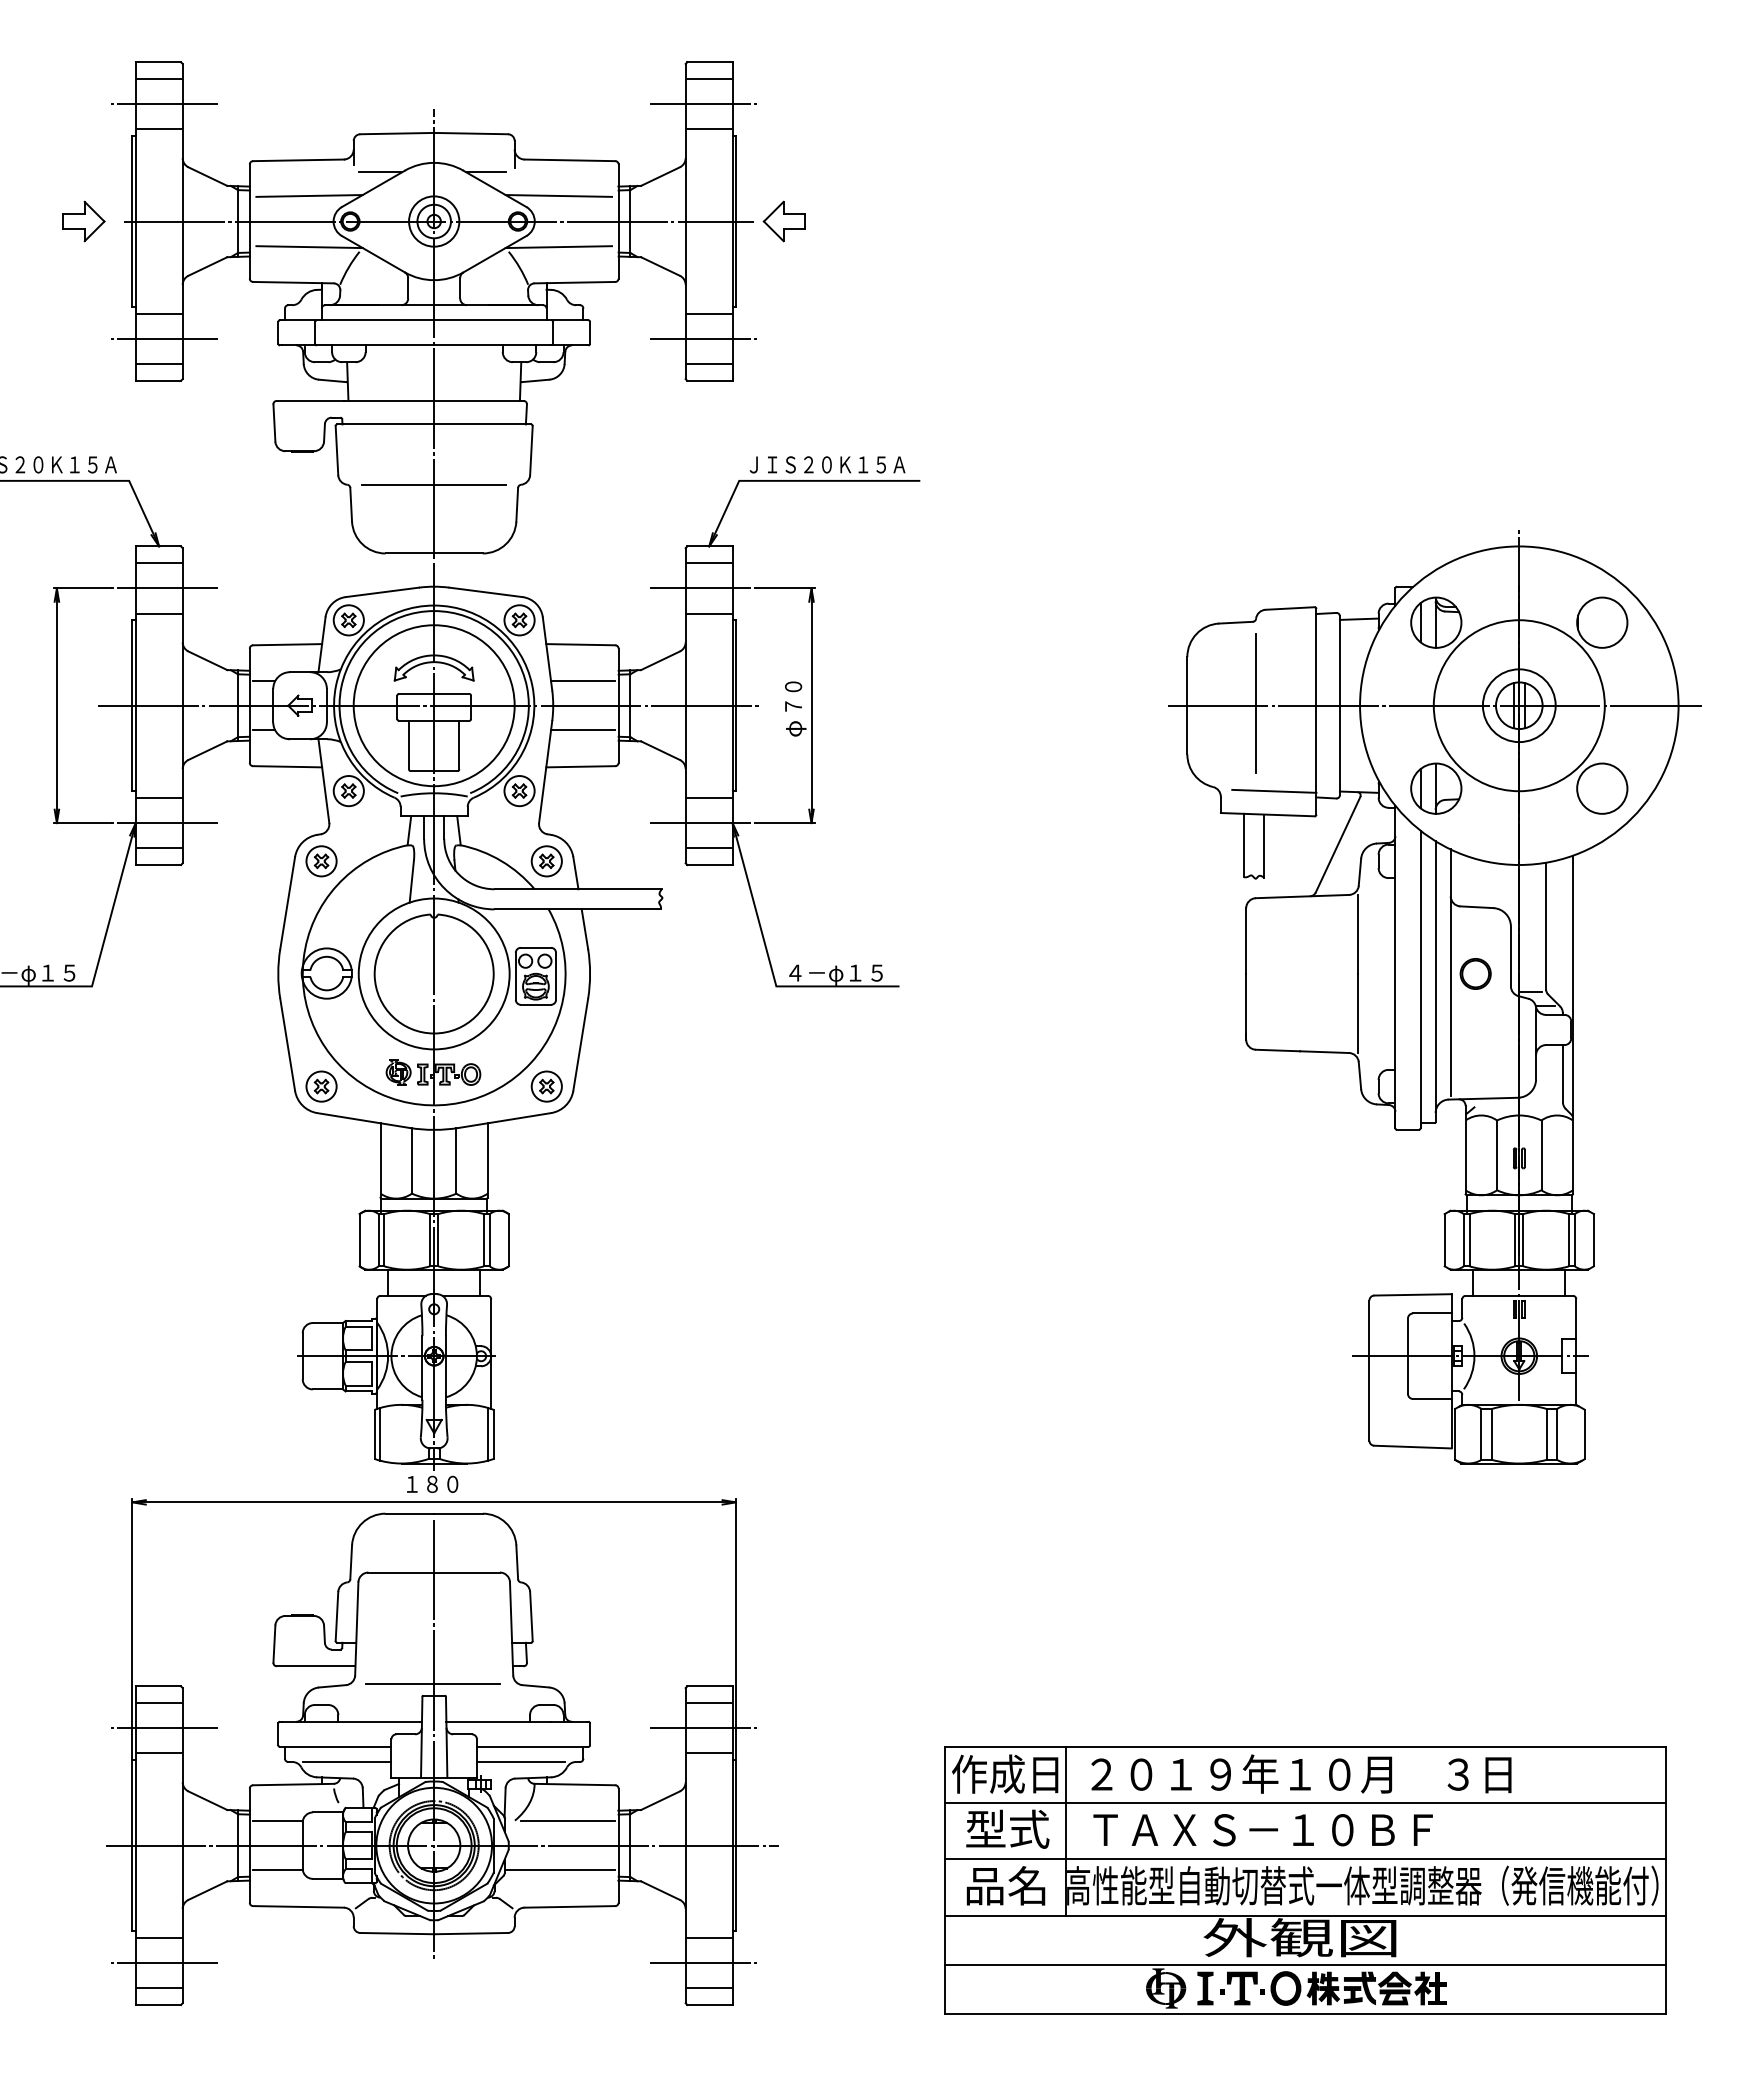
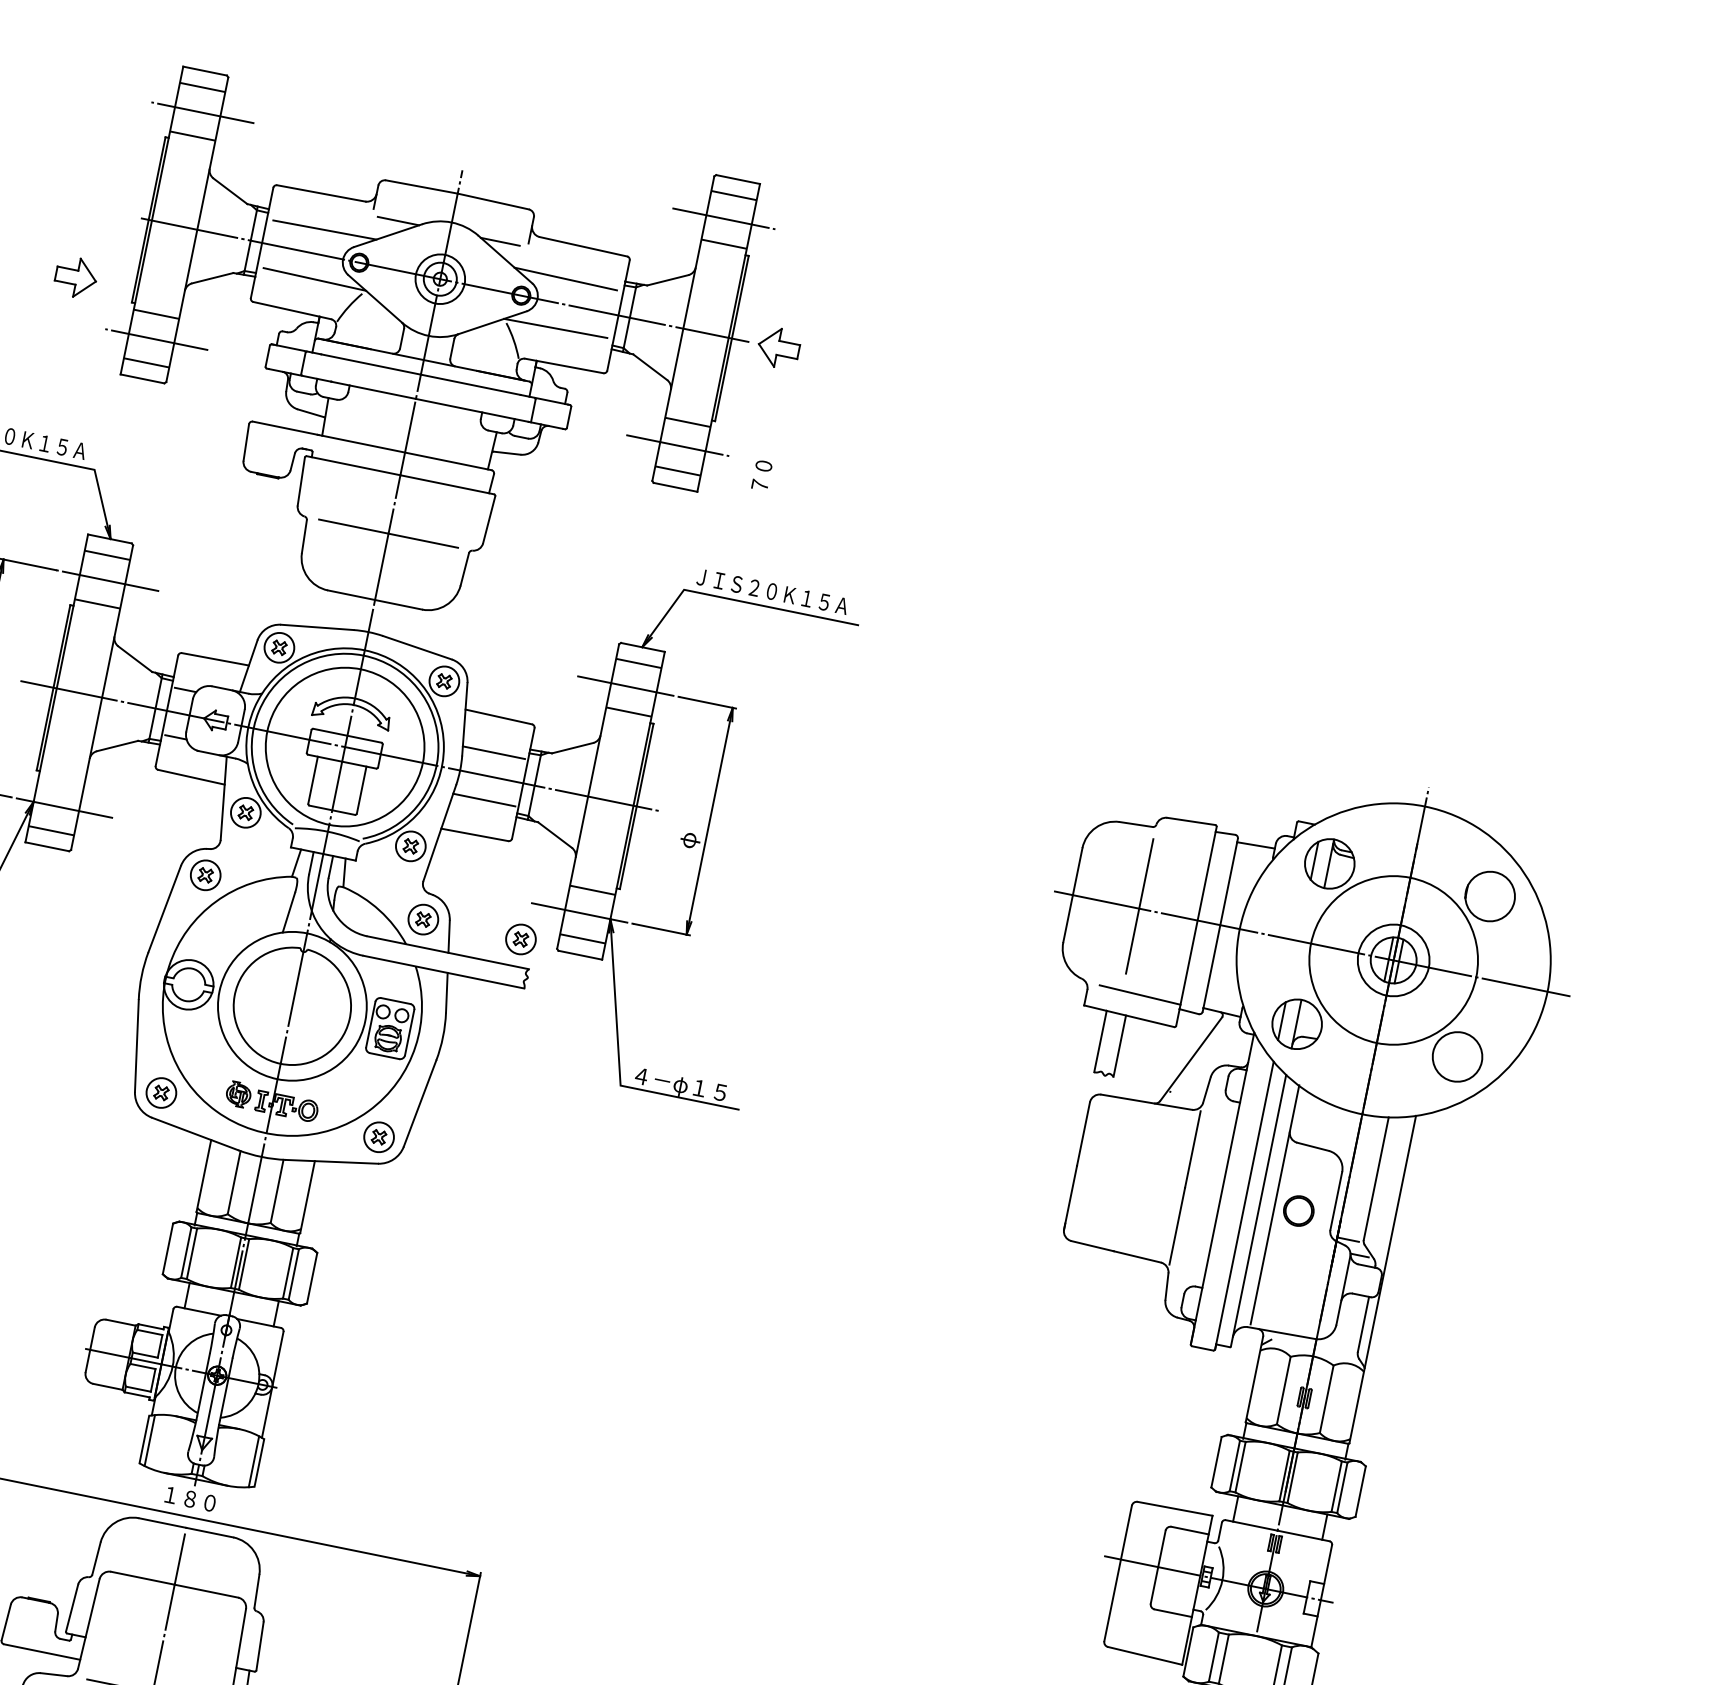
part: (83, 221) -> (75, 277), moved
text: (793, 696) -> (761, 475), moved
line: (158, 797) -> (60, 781), removed
part: (647, 861) -> (520, 939), added

